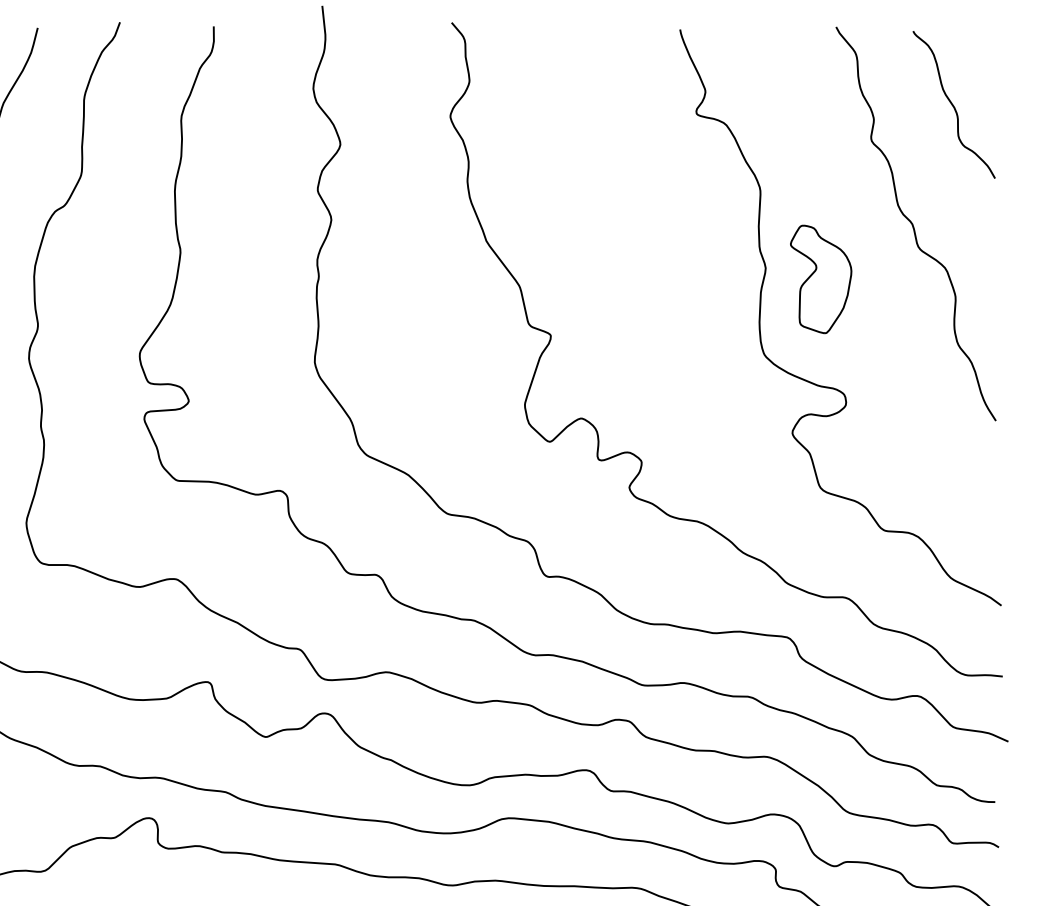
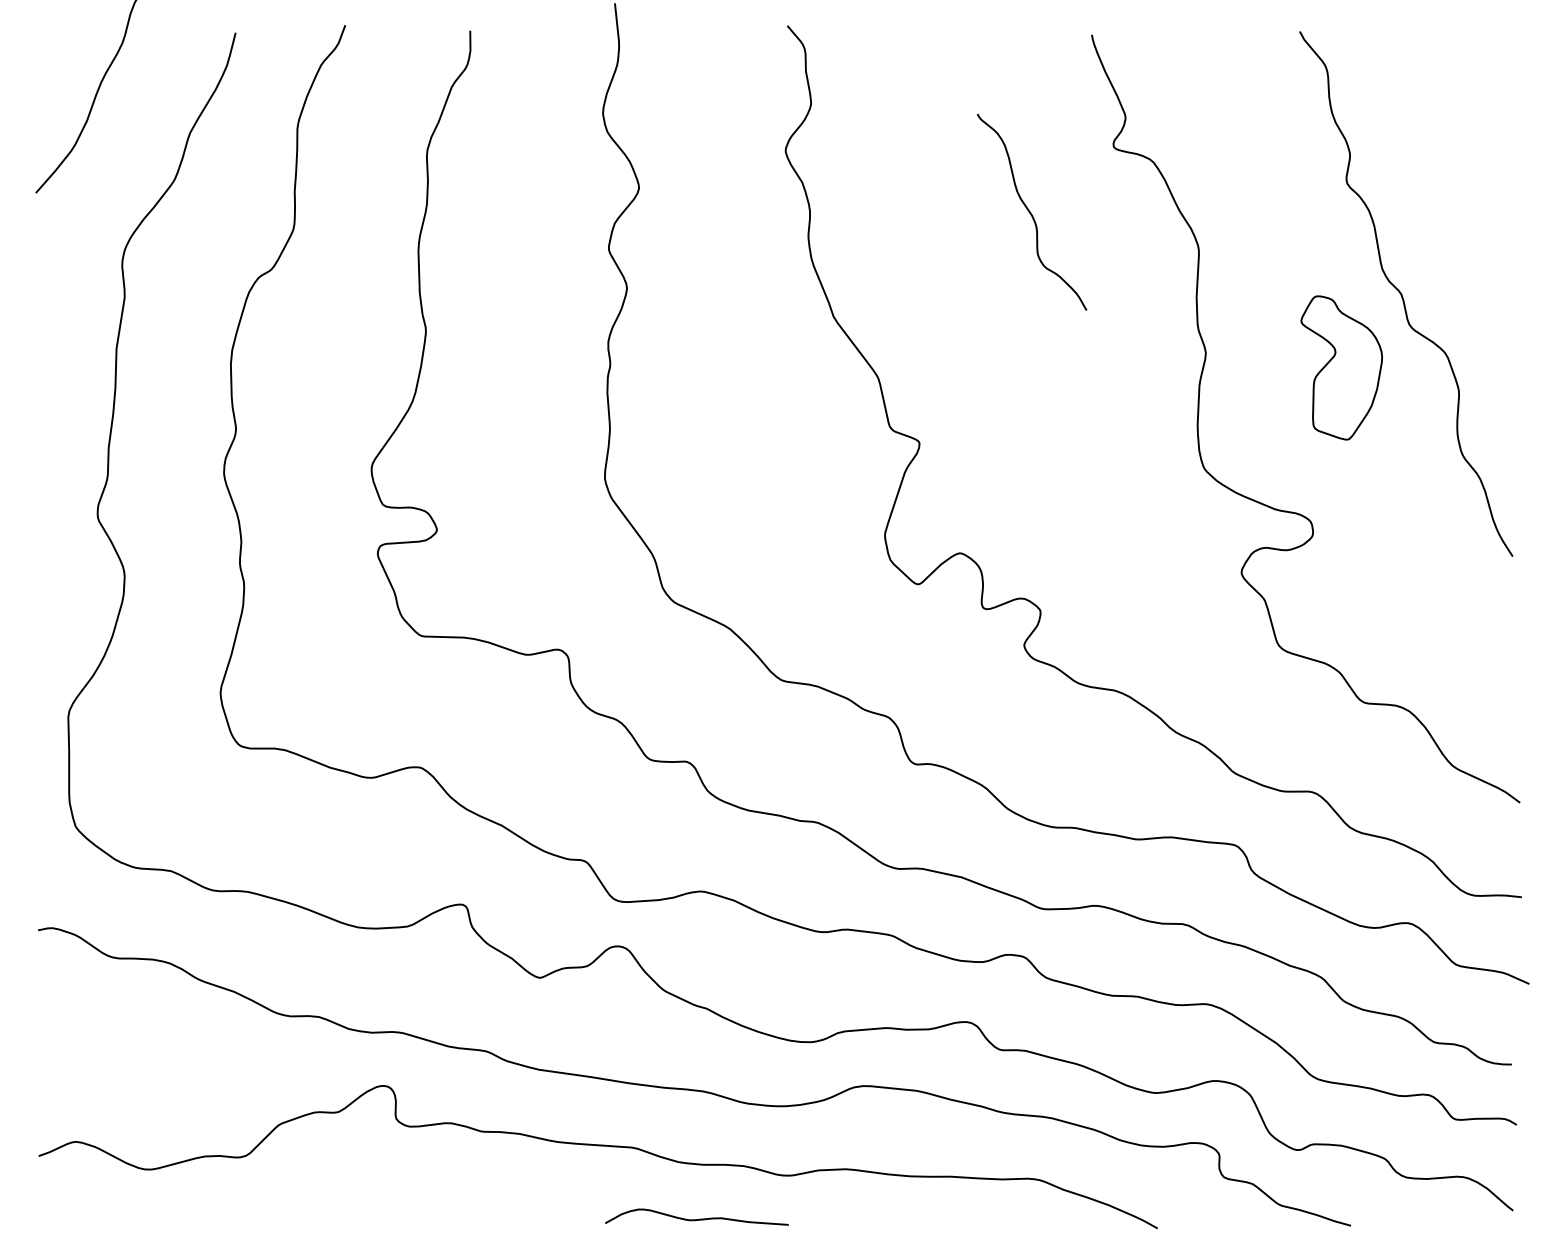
curve: (952, 104) -> (1030, 211), moved
part: (820, 279) -> (1341, 367), moved

